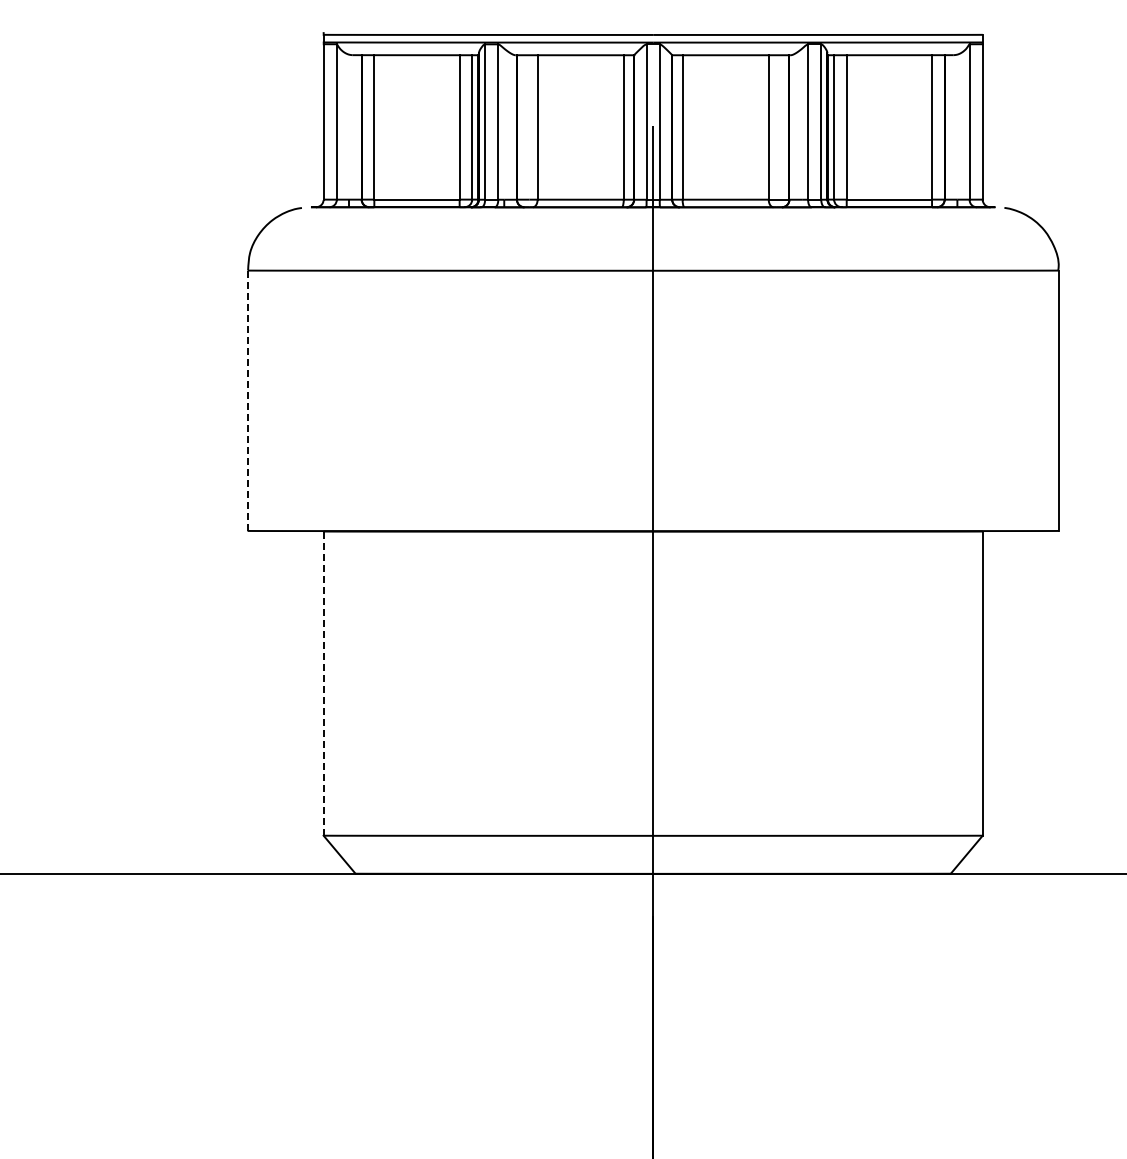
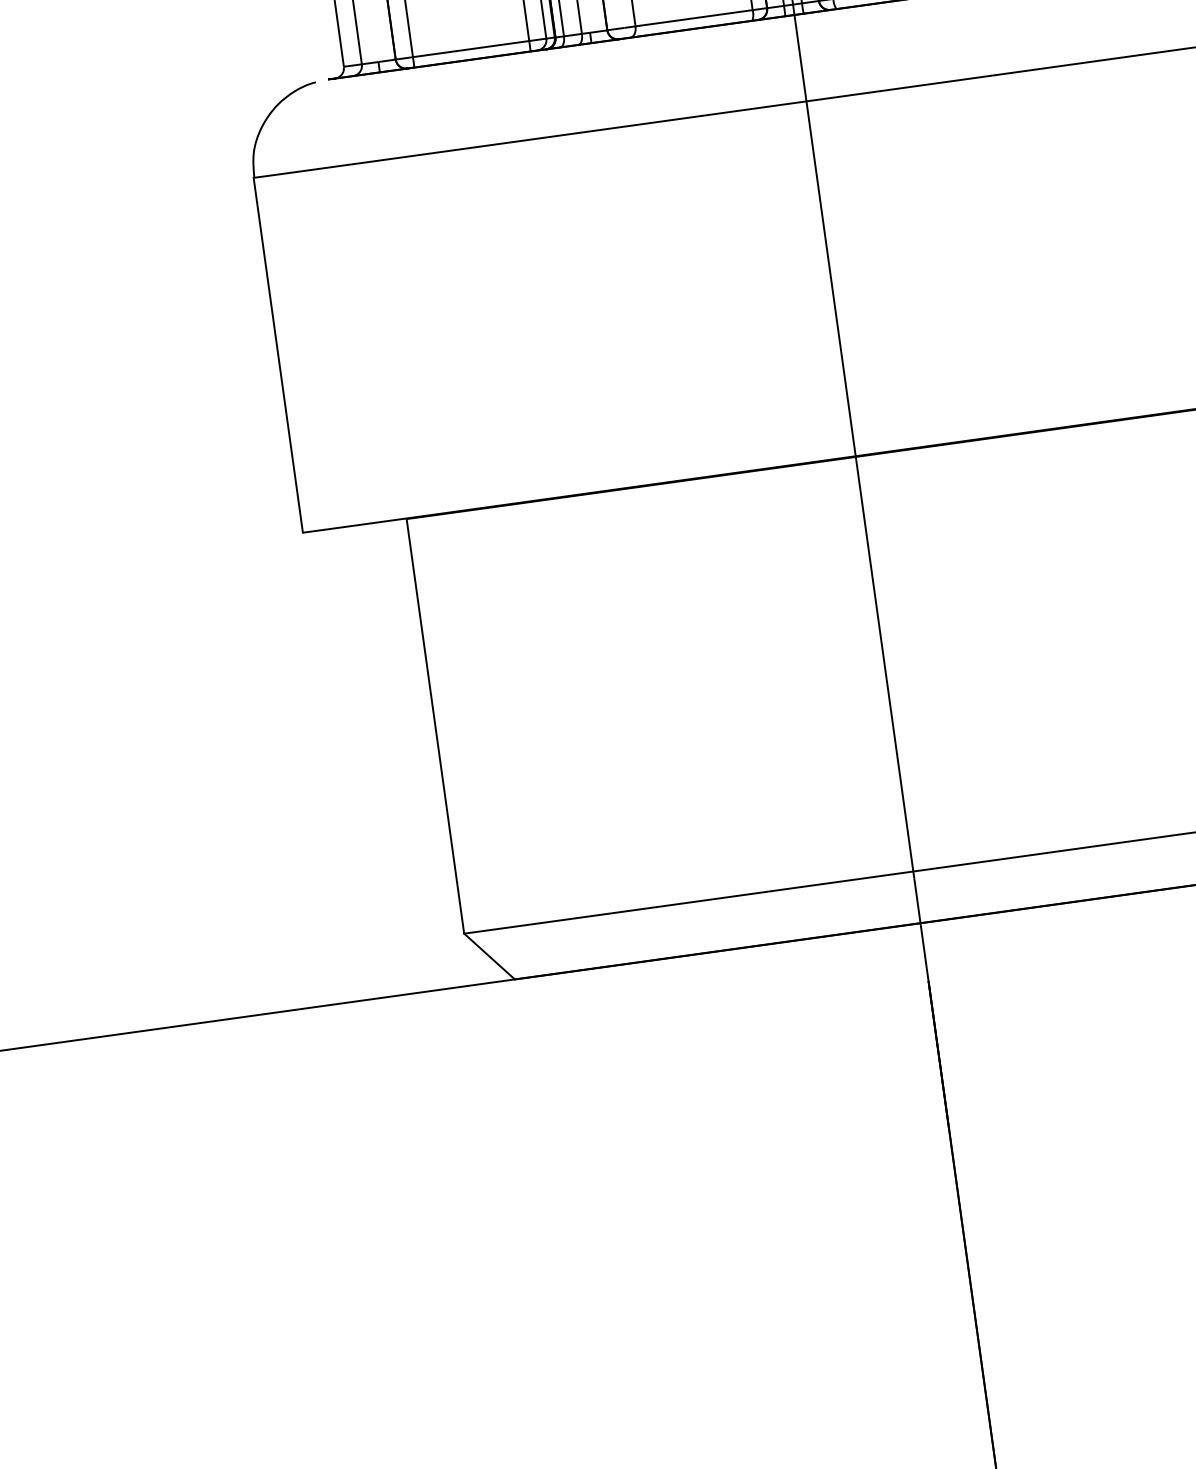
line: (247, 401) -> (278, 356), dashed -> solid
line: (323, 684) -> (435, 727), dashed -> solid

